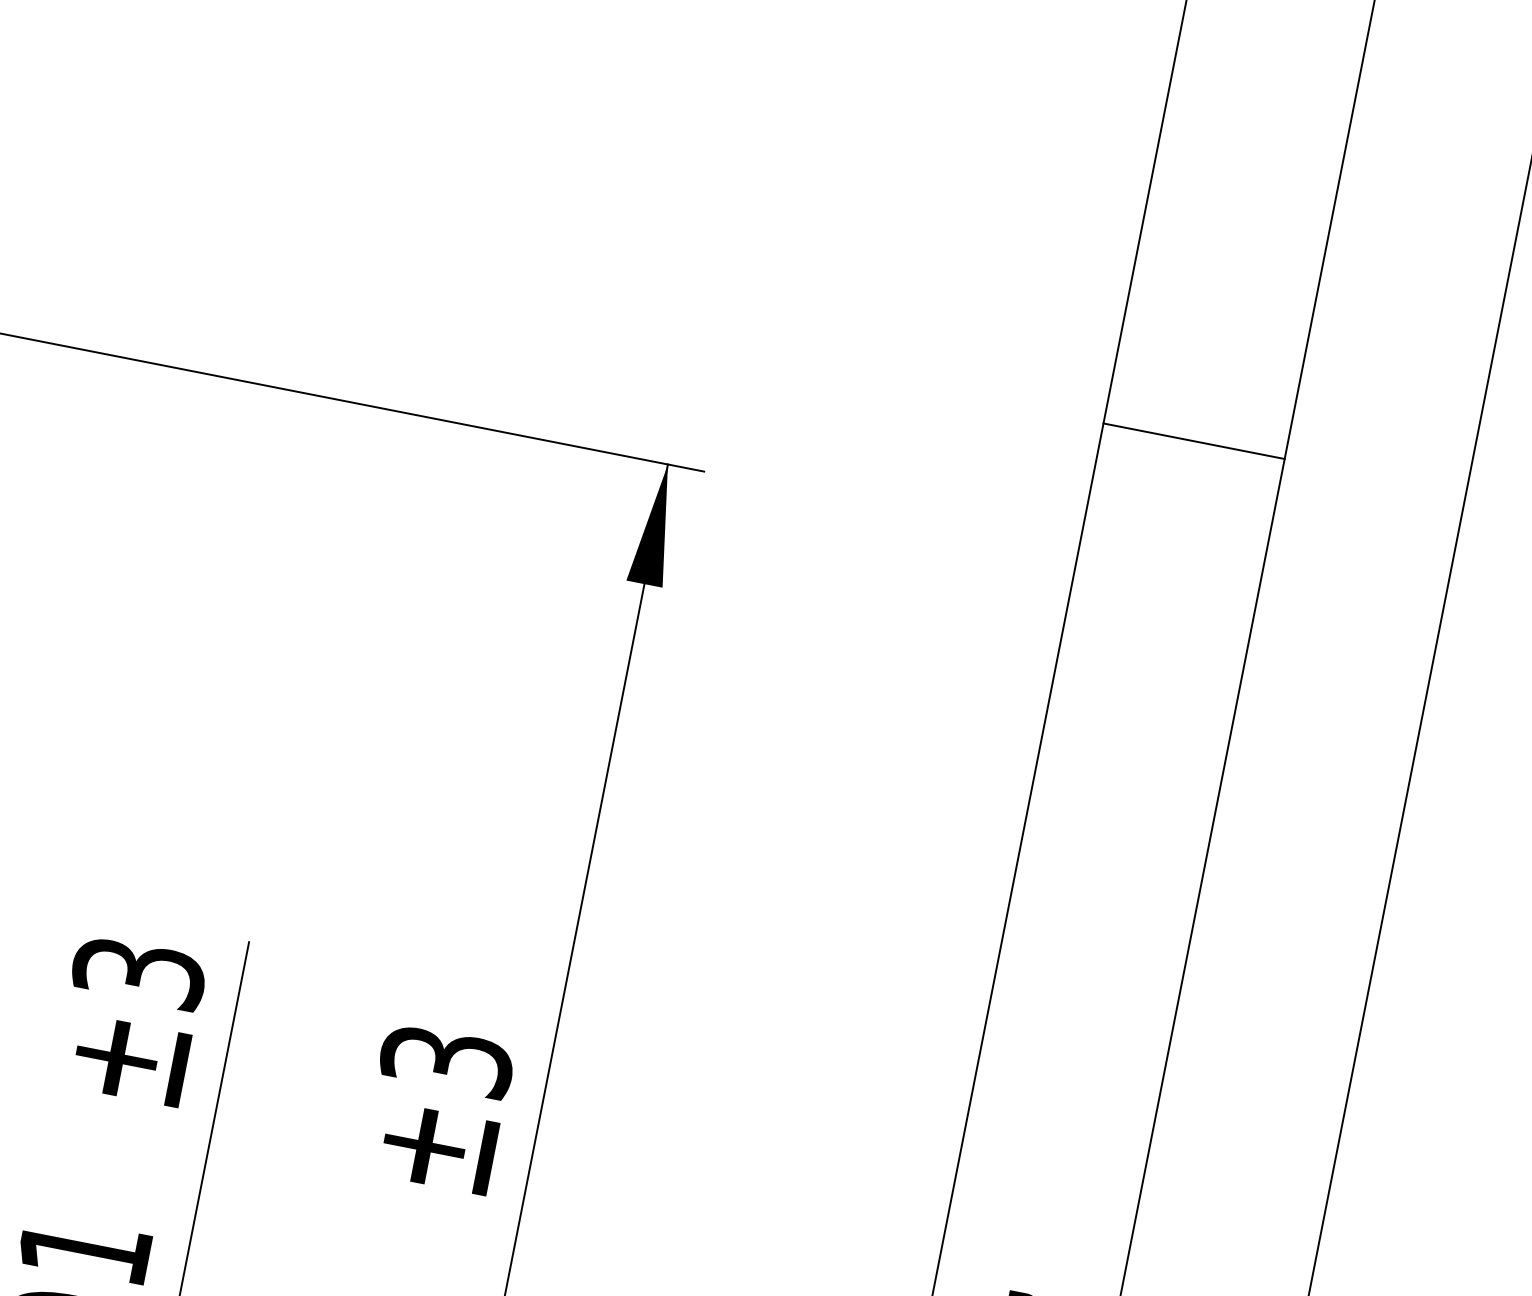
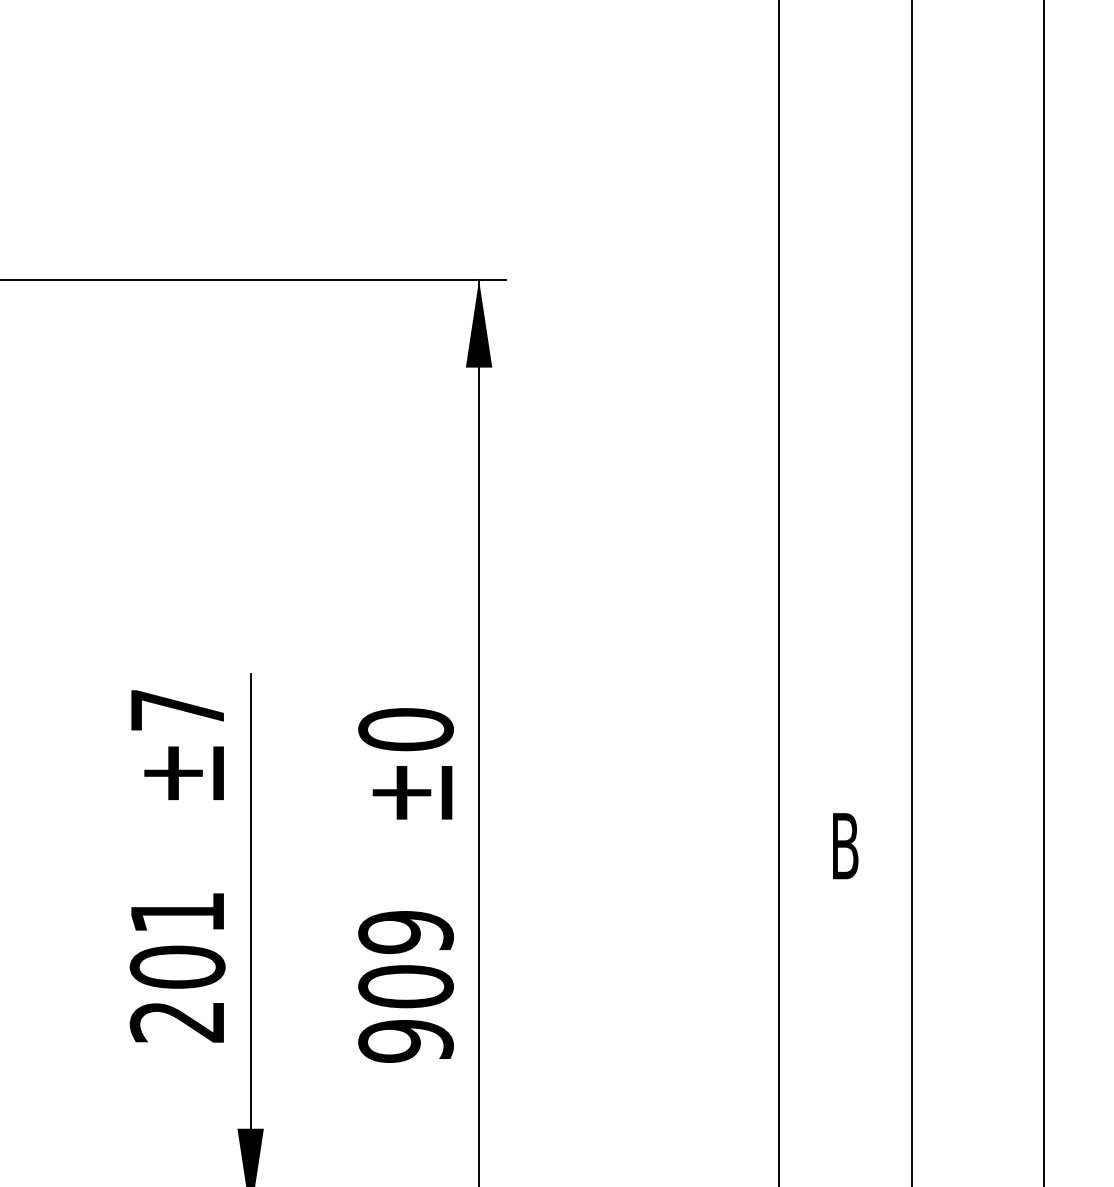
line: (1194, 441) -> (845, 191), removed
text: (139, 971) -> (177, 709), ±3 -> ±7
text: (447, 1060) -> (406, 729), ±3 -> ±0

